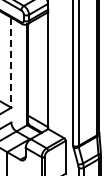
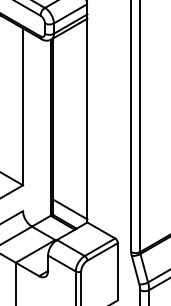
line: (11, 63) -> (23, 108), dashed -> solid

